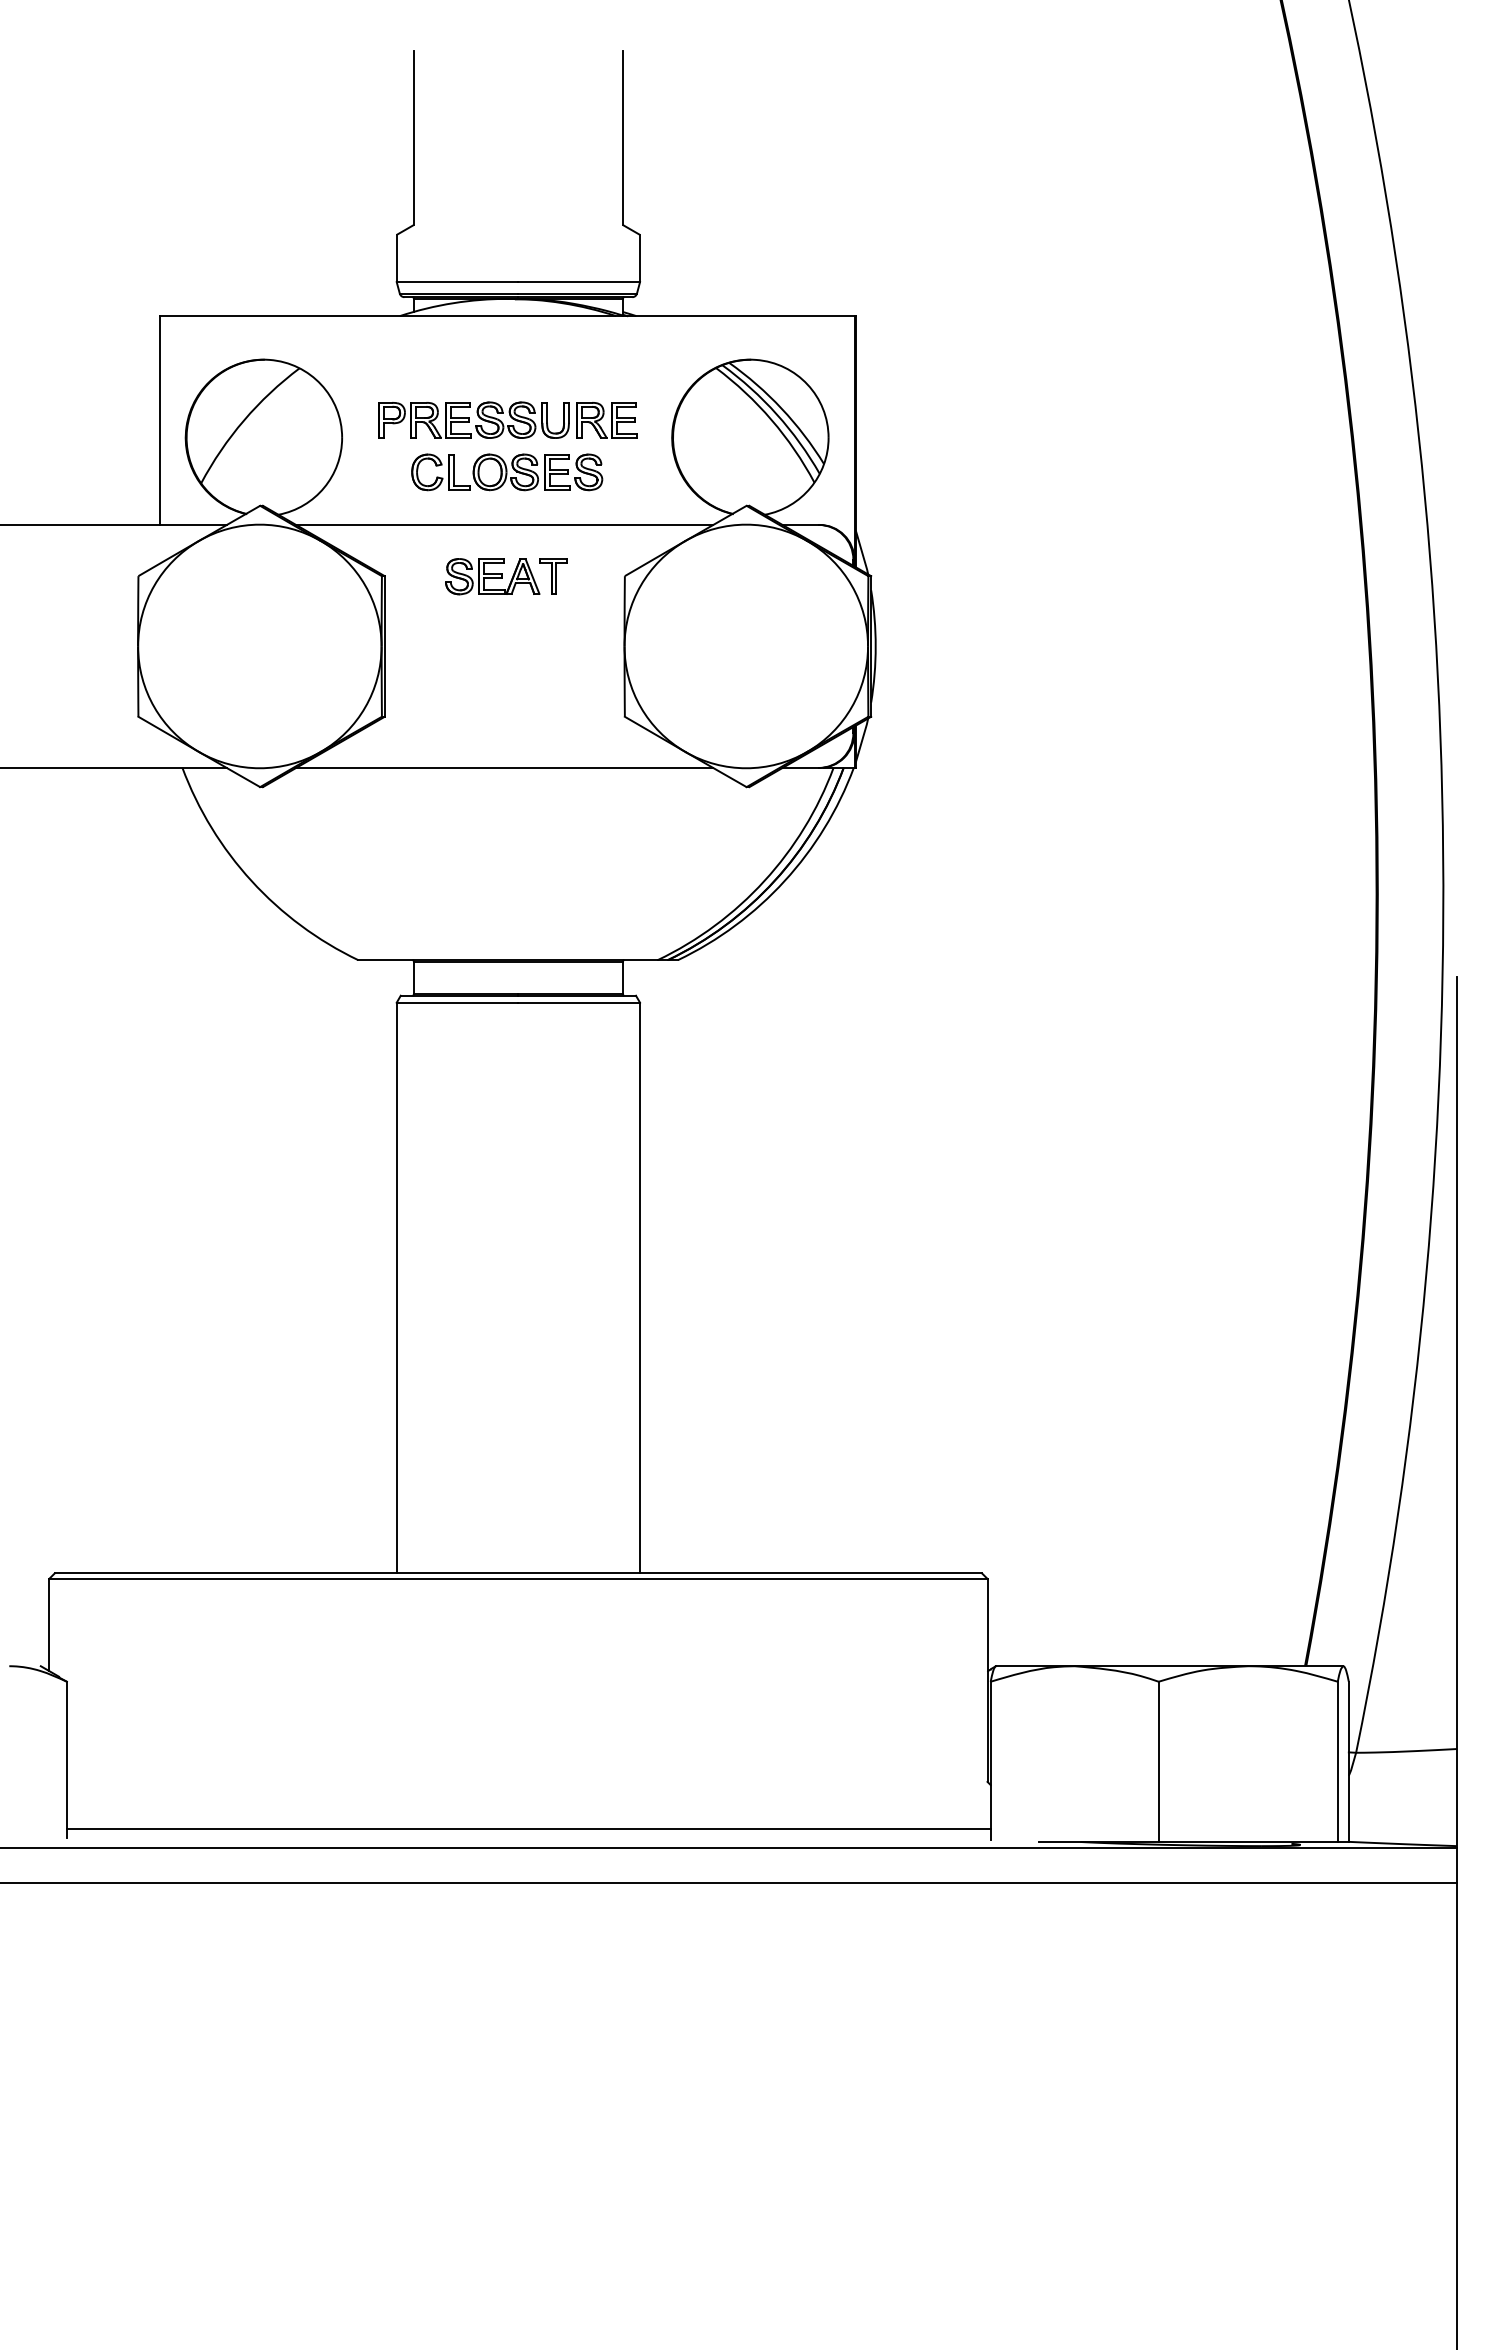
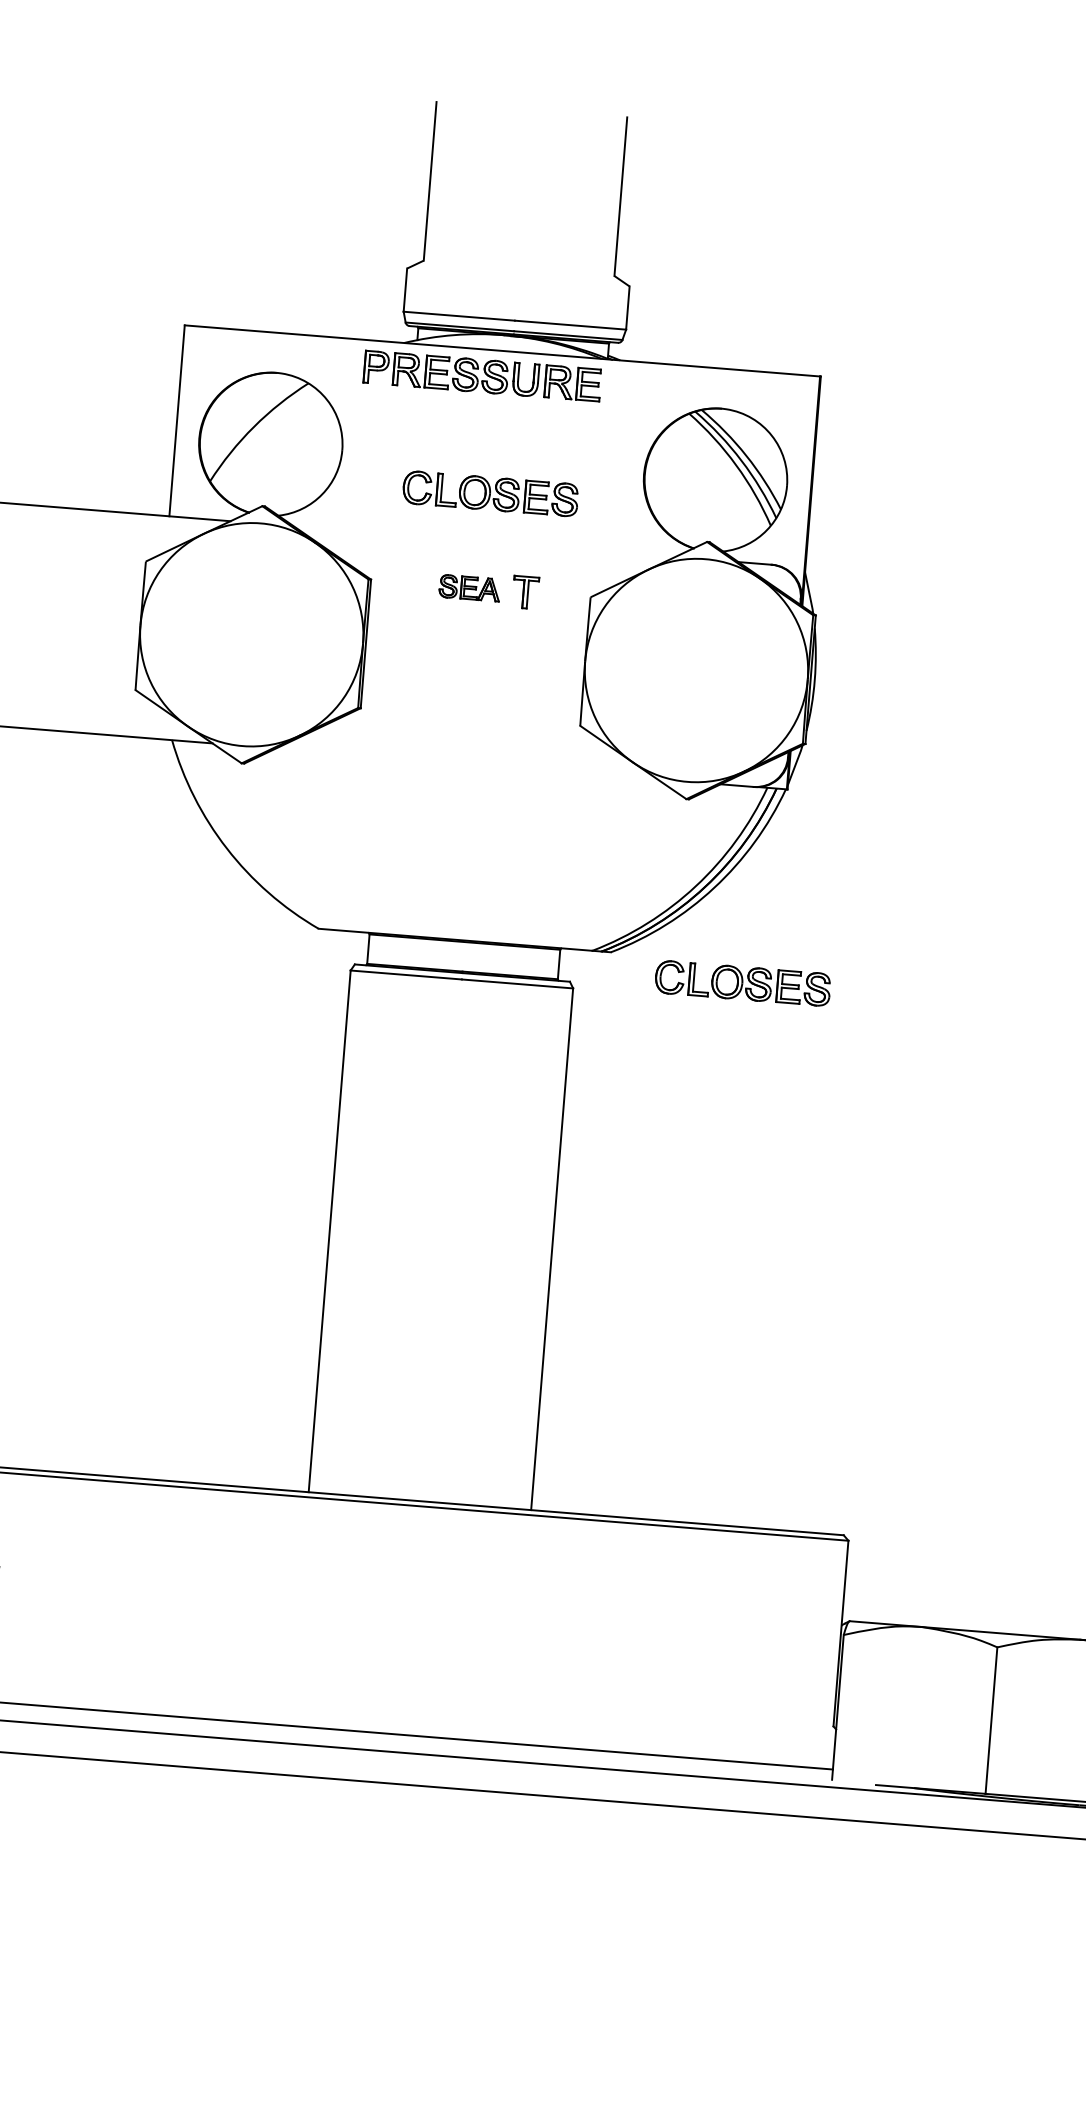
part: (507, 419) -> (482, 375), moved
line: (504, 524) -> (484, 541), removed
part: (492, 576) -> (469, 587), size x0.7
line: (504, 767) -> (466, 763), removed
part: (824, 982) -> (743, 983), added

